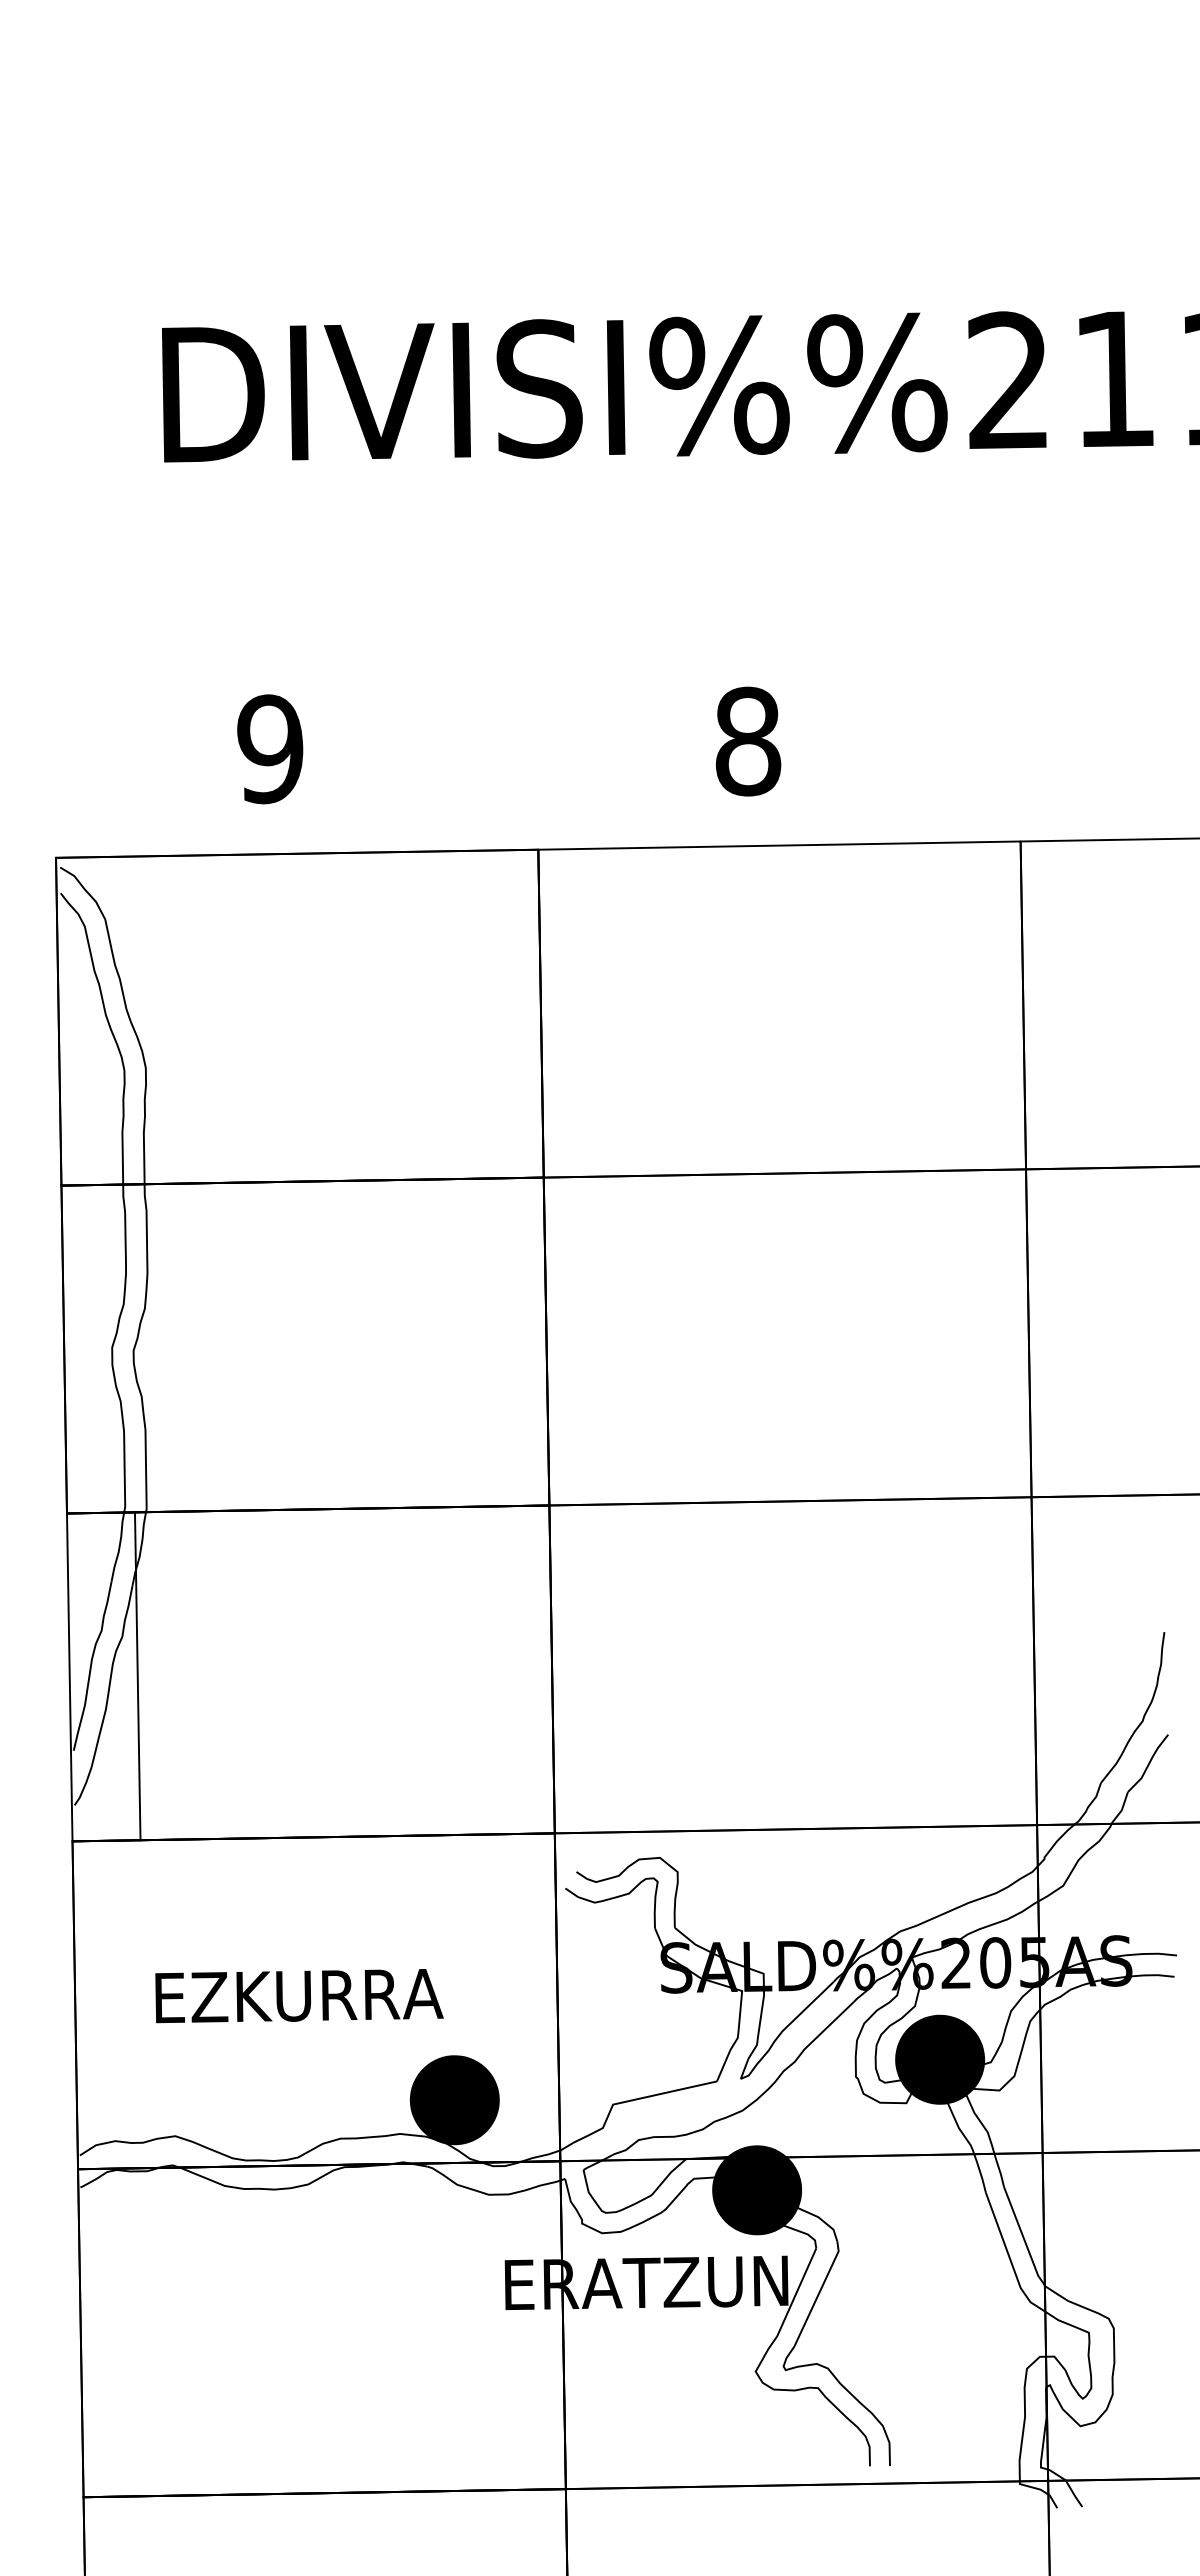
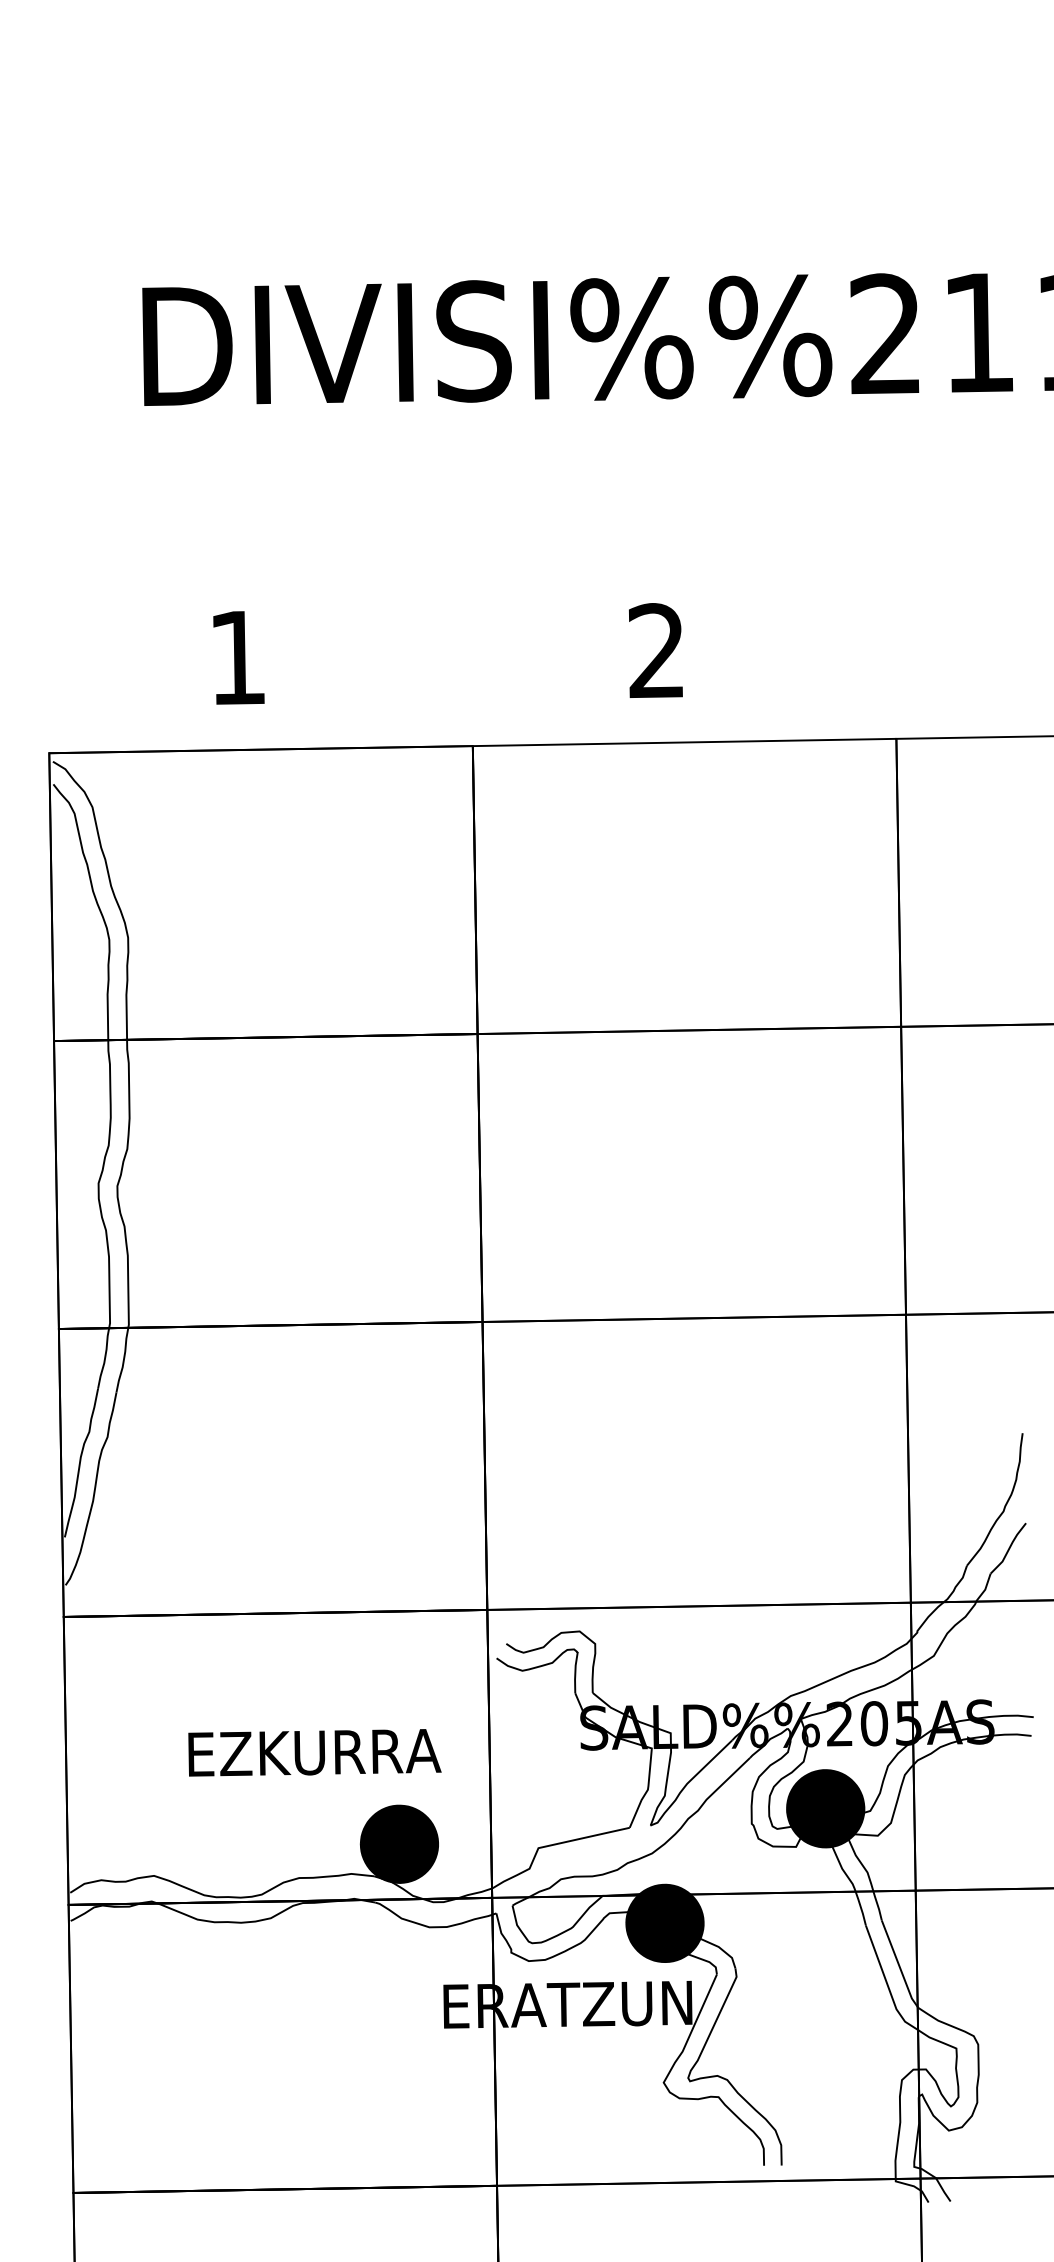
text: (748, 741) -> (657, 651), 8 -> 2
text: (270, 749) -> (237, 658), 9 -> 1
line: (137, 1676) -> (61, 1473), moved
text: (299, 1996) -> (314, 1753), moved

